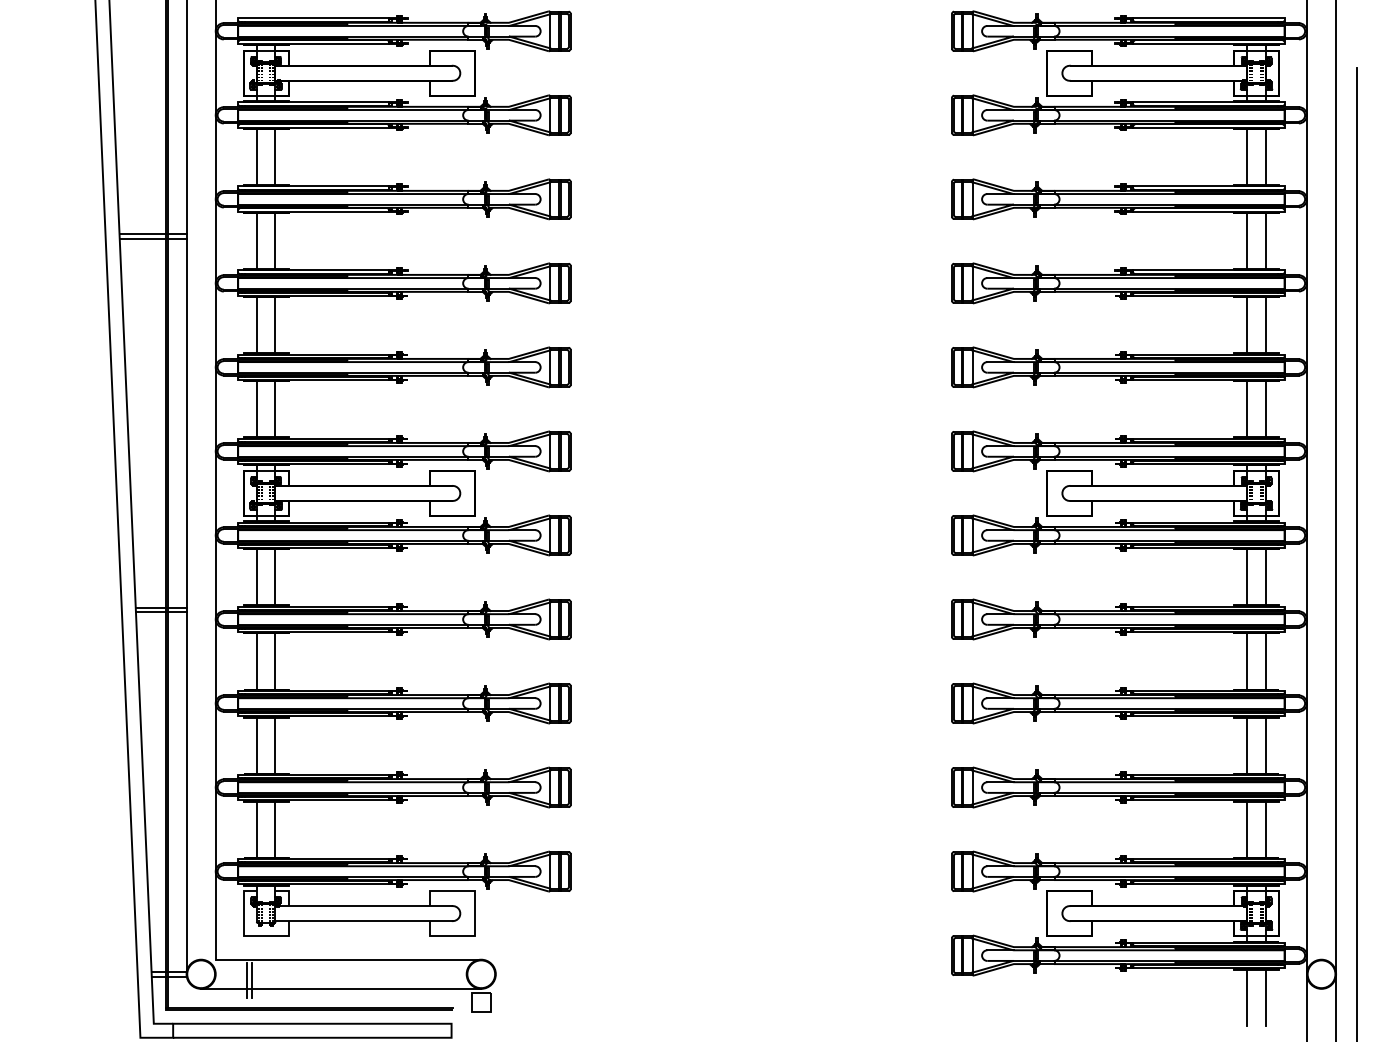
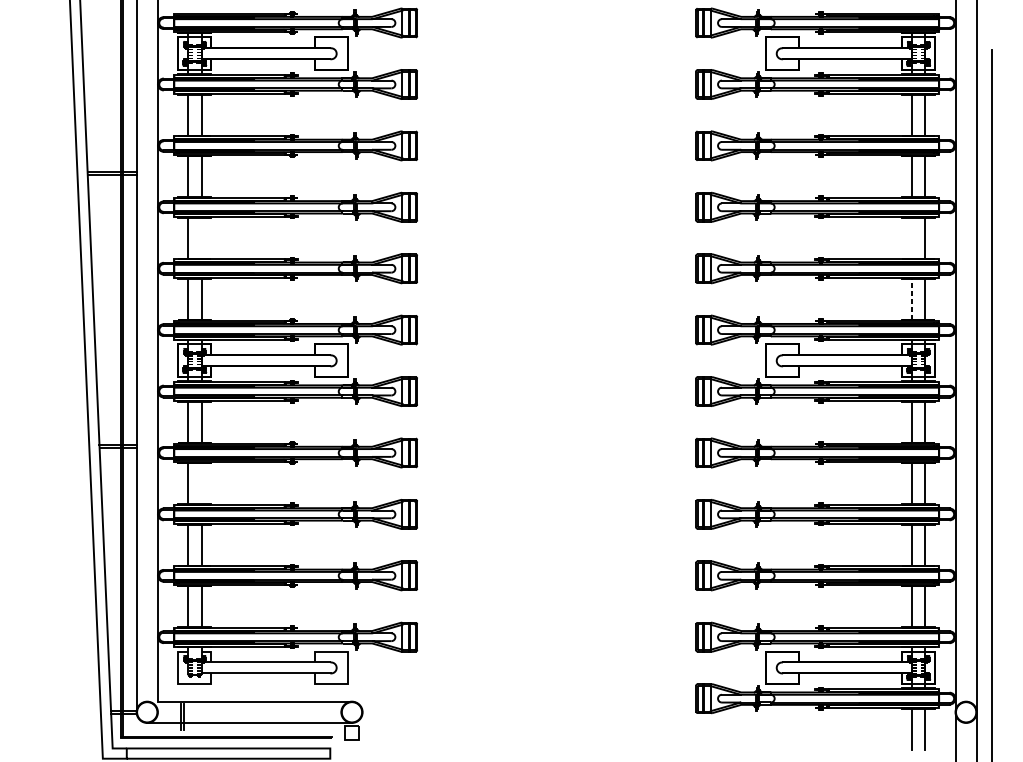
line: (275, 325) -> (201, 238), removed
line: (1247, 325) -> (912, 238), removed
line: (1247, 408) -> (912, 298), solid -> dashed
line: (275, 661) -> (201, 483), removed

